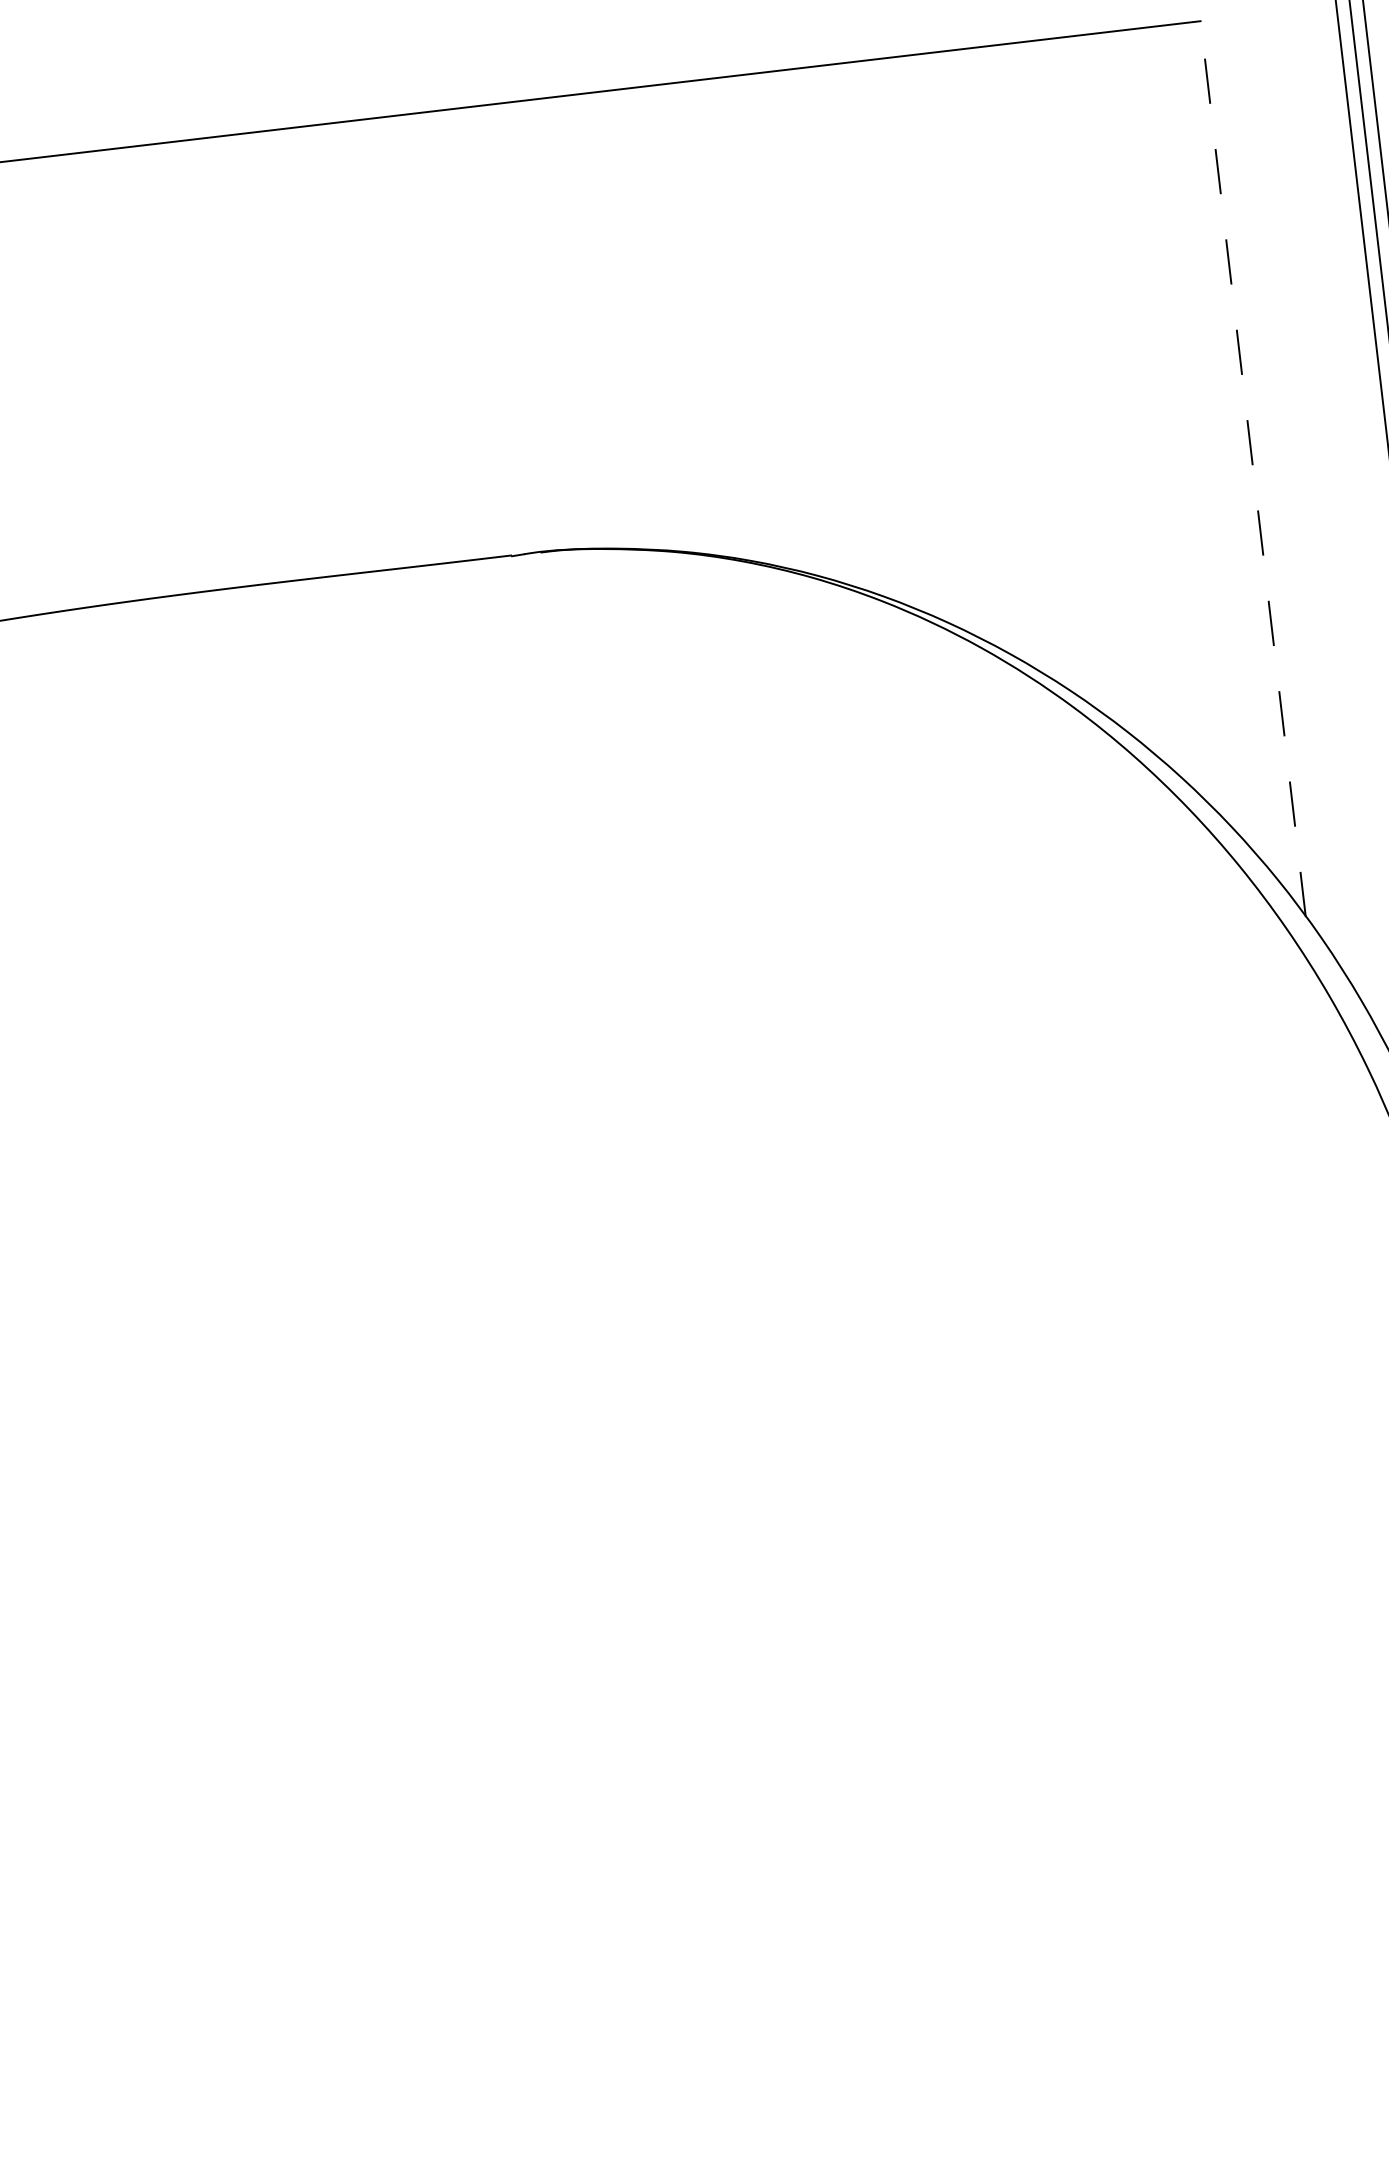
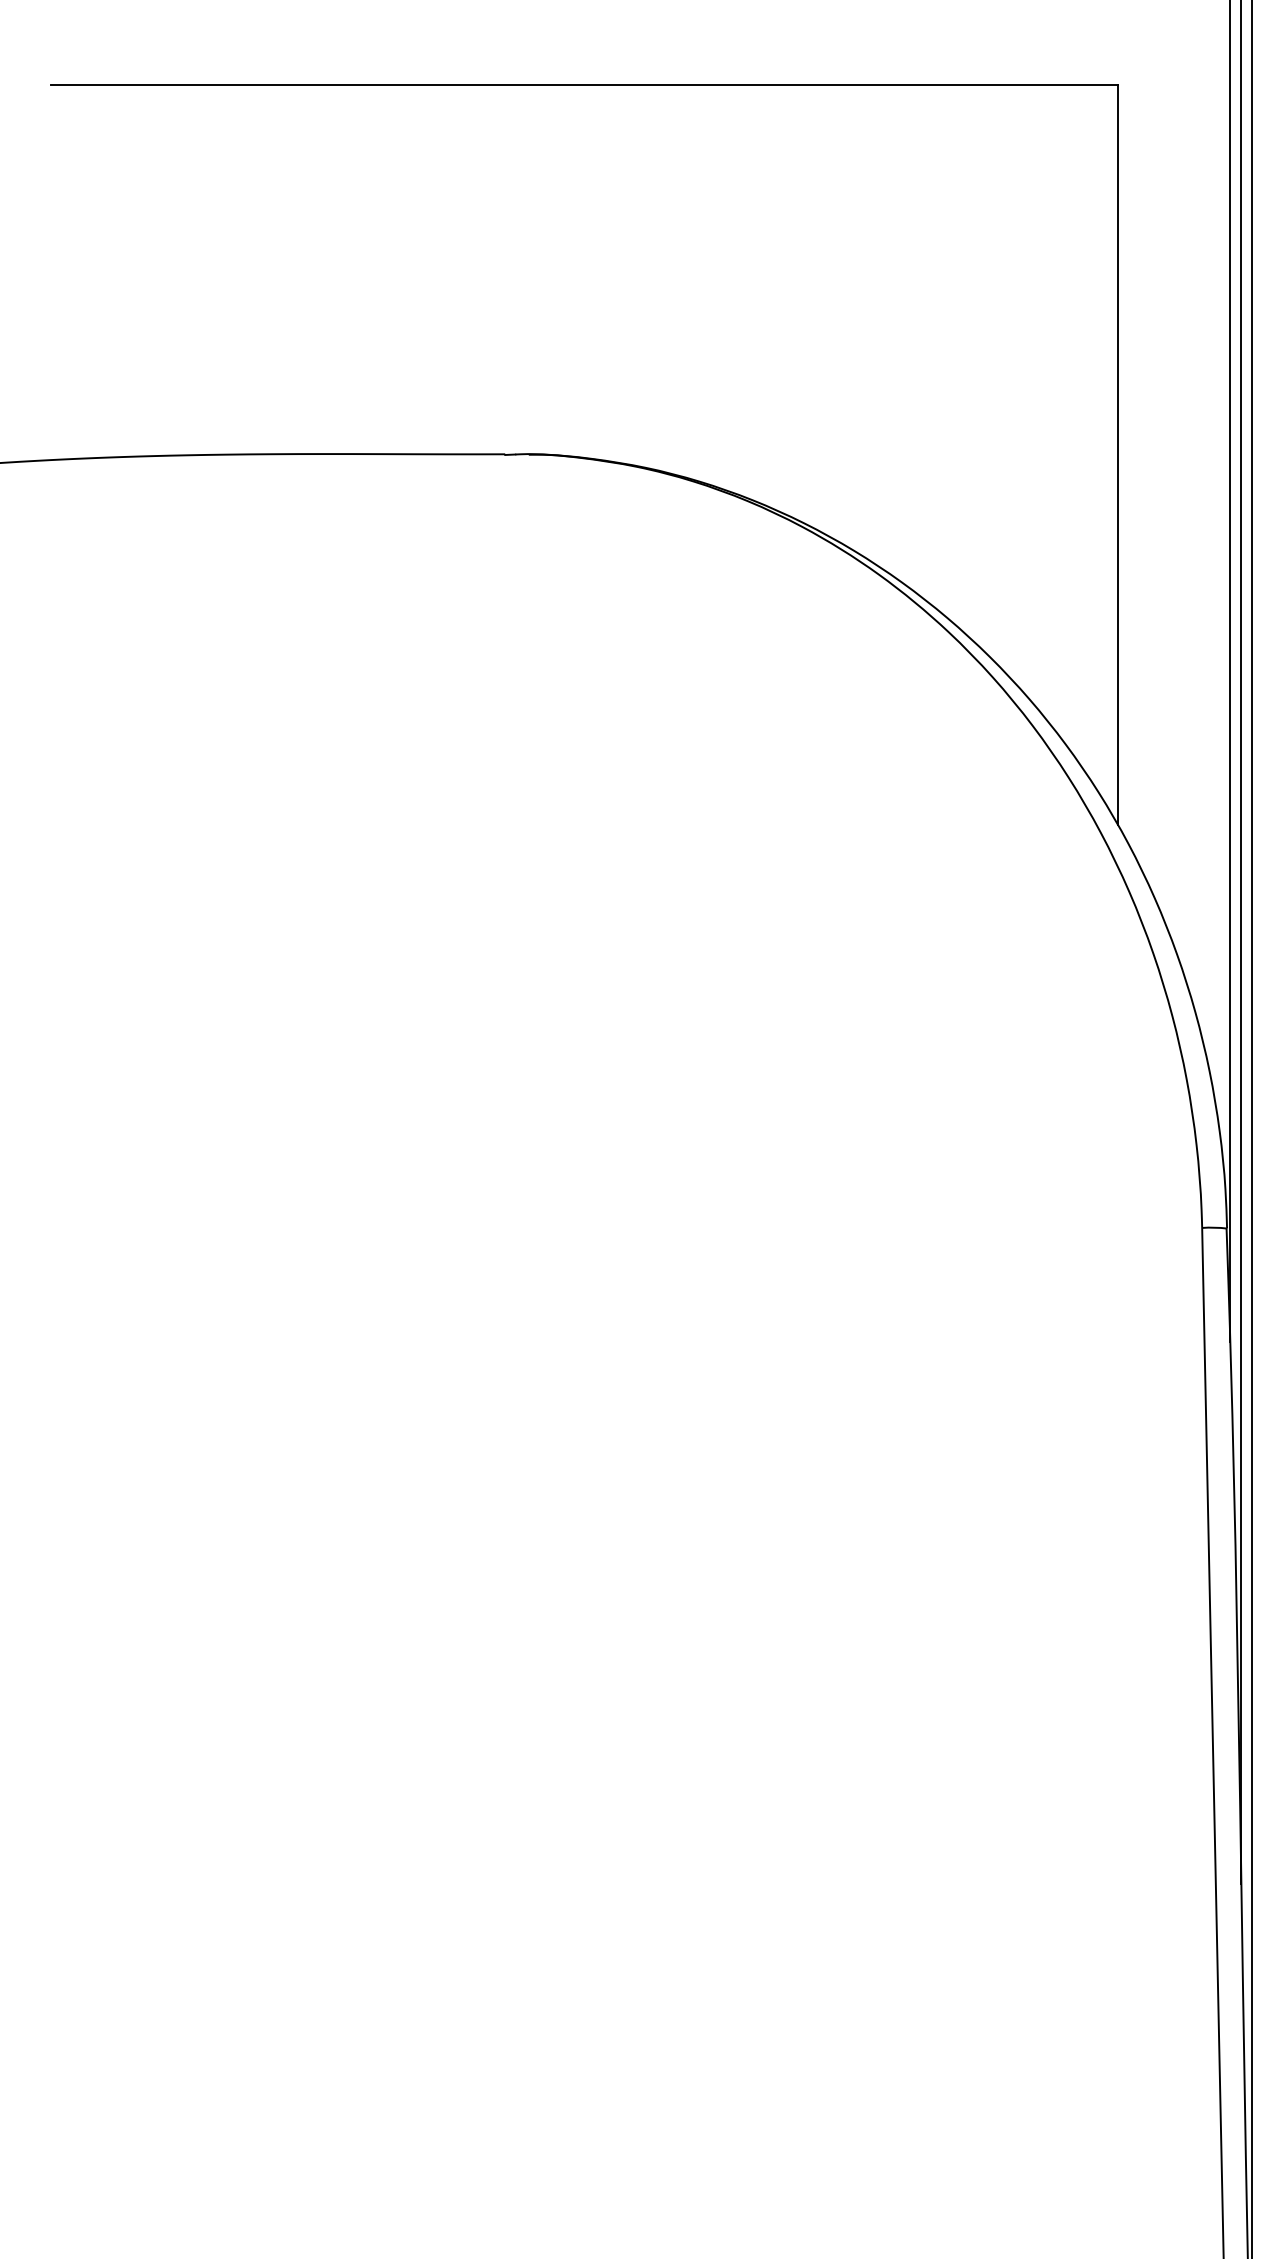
line: (1253, 468) -> (1117, 454), dashed -> solid

